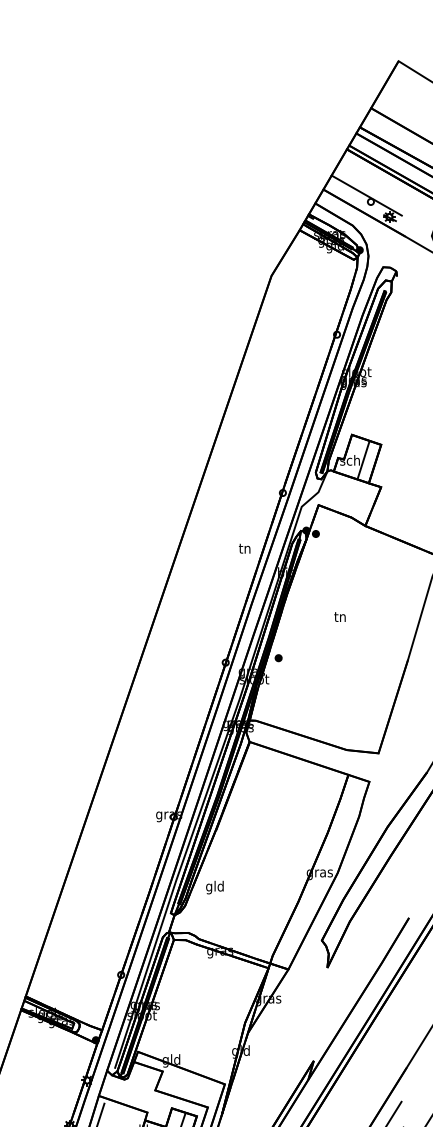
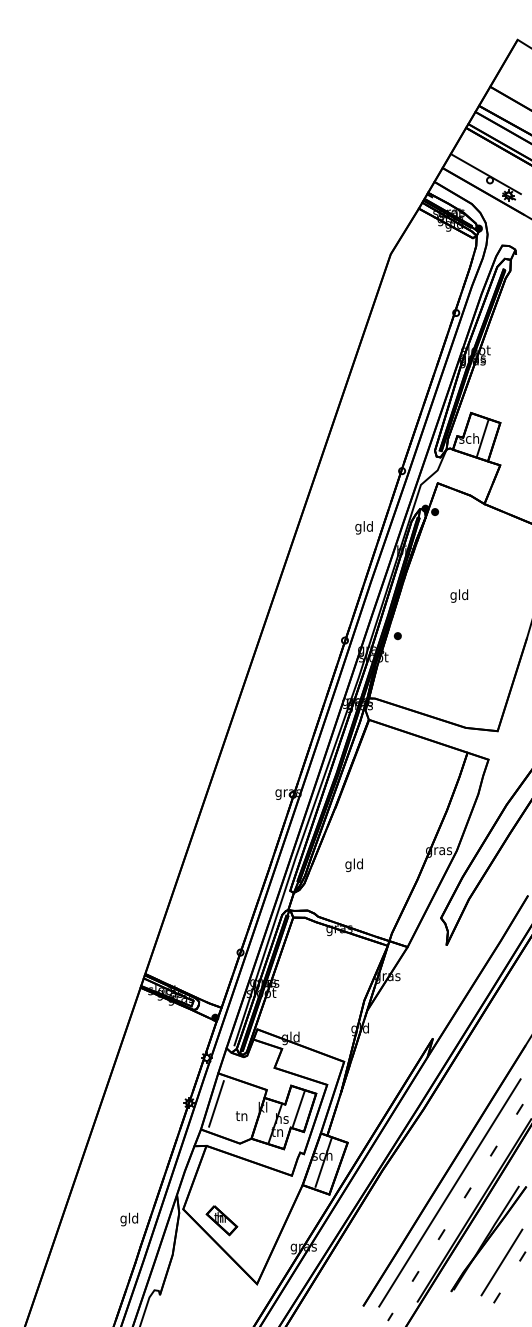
text: (244, 549) -> (363, 527), tn -> gld
text: (340, 617) -> (459, 595), tn -> gld
text: (214, 886) -> (353, 864), moved

